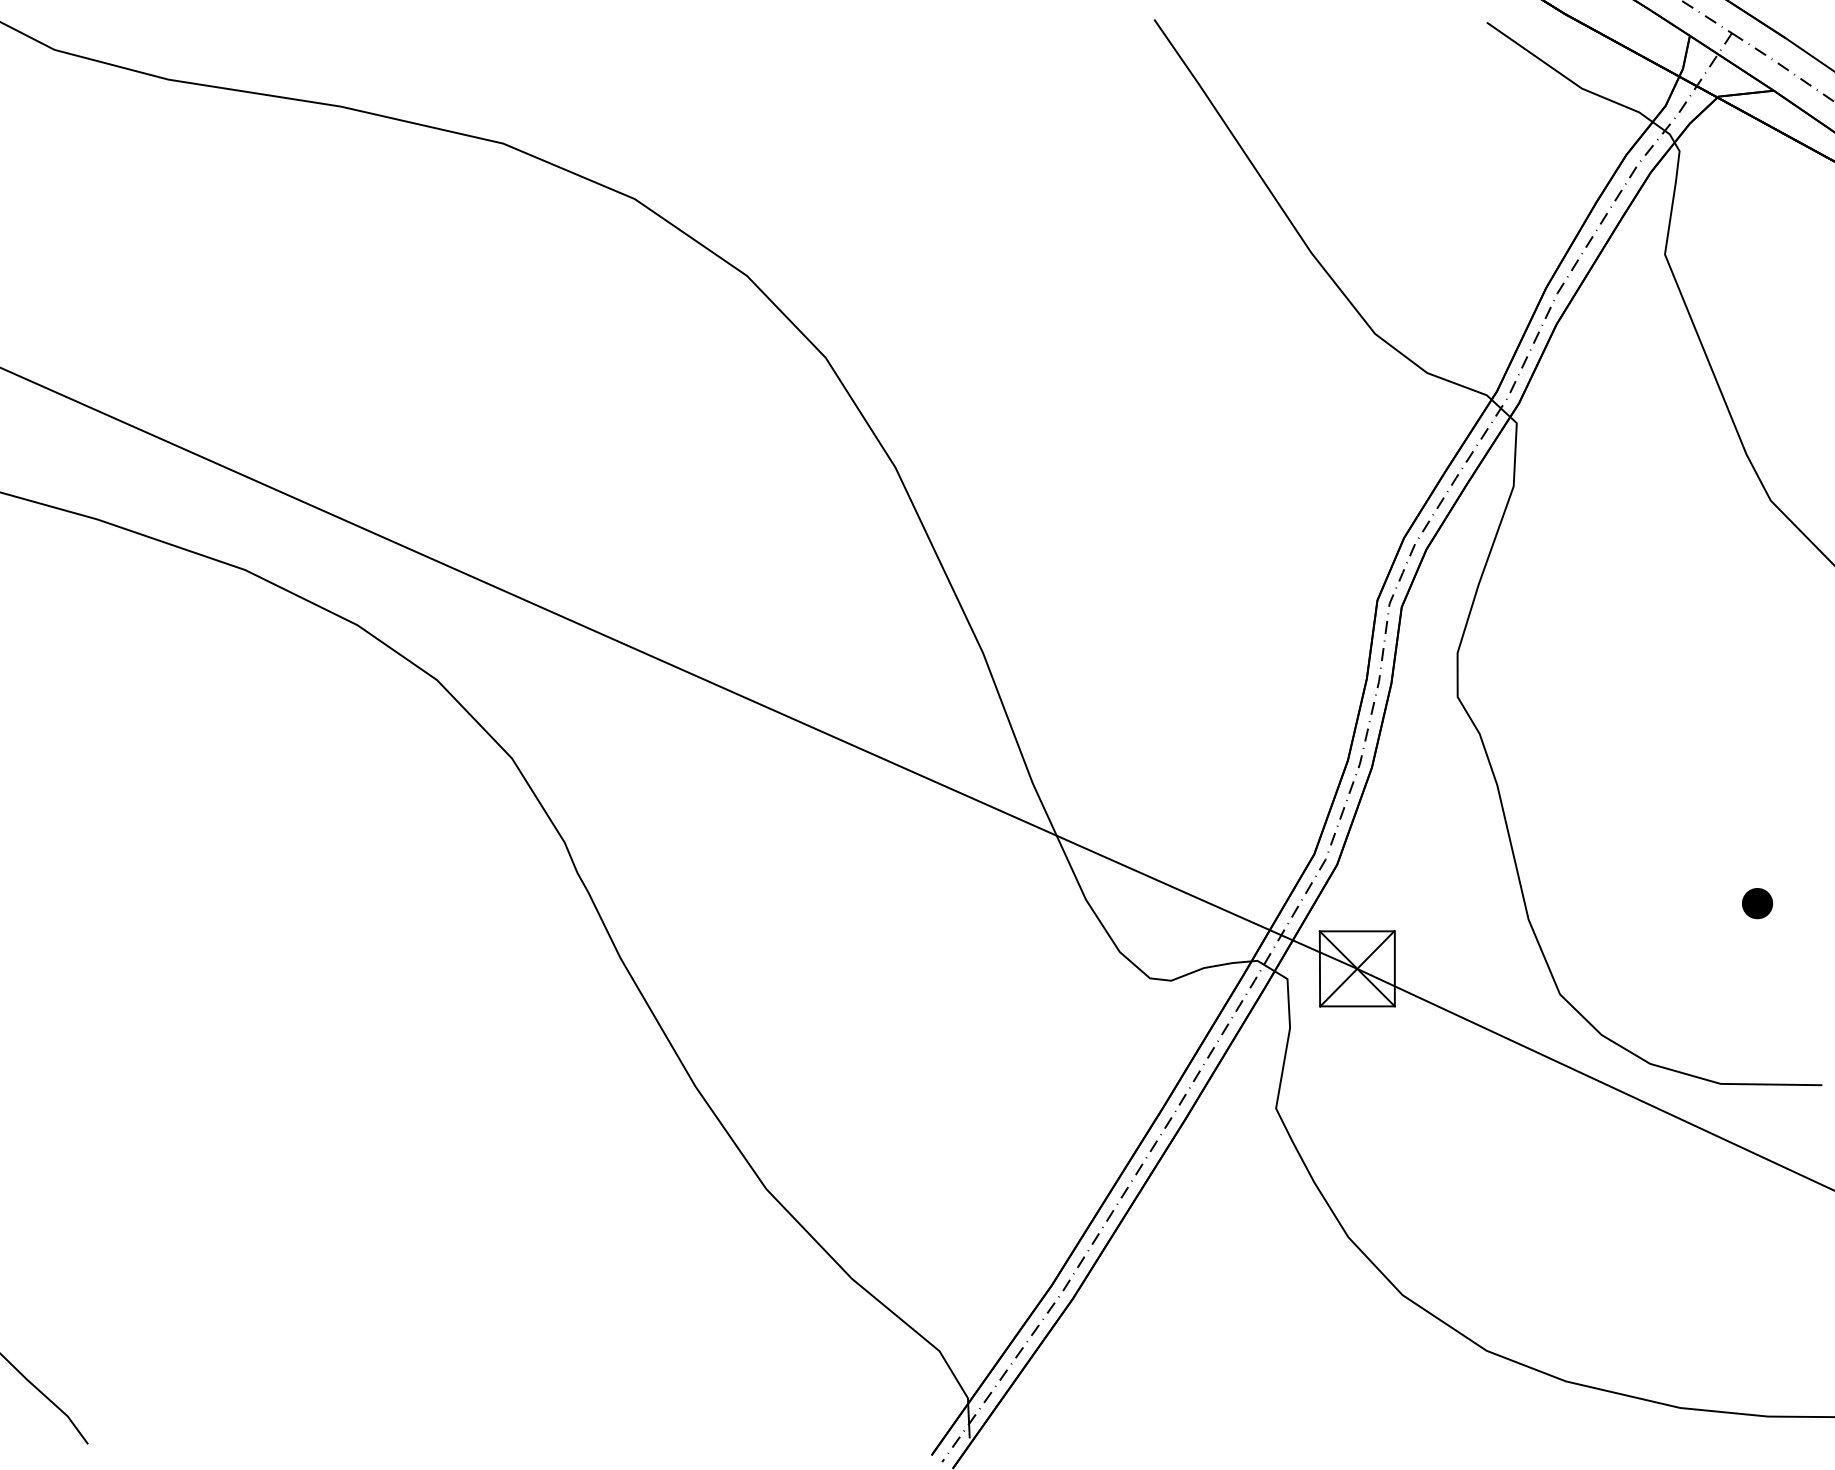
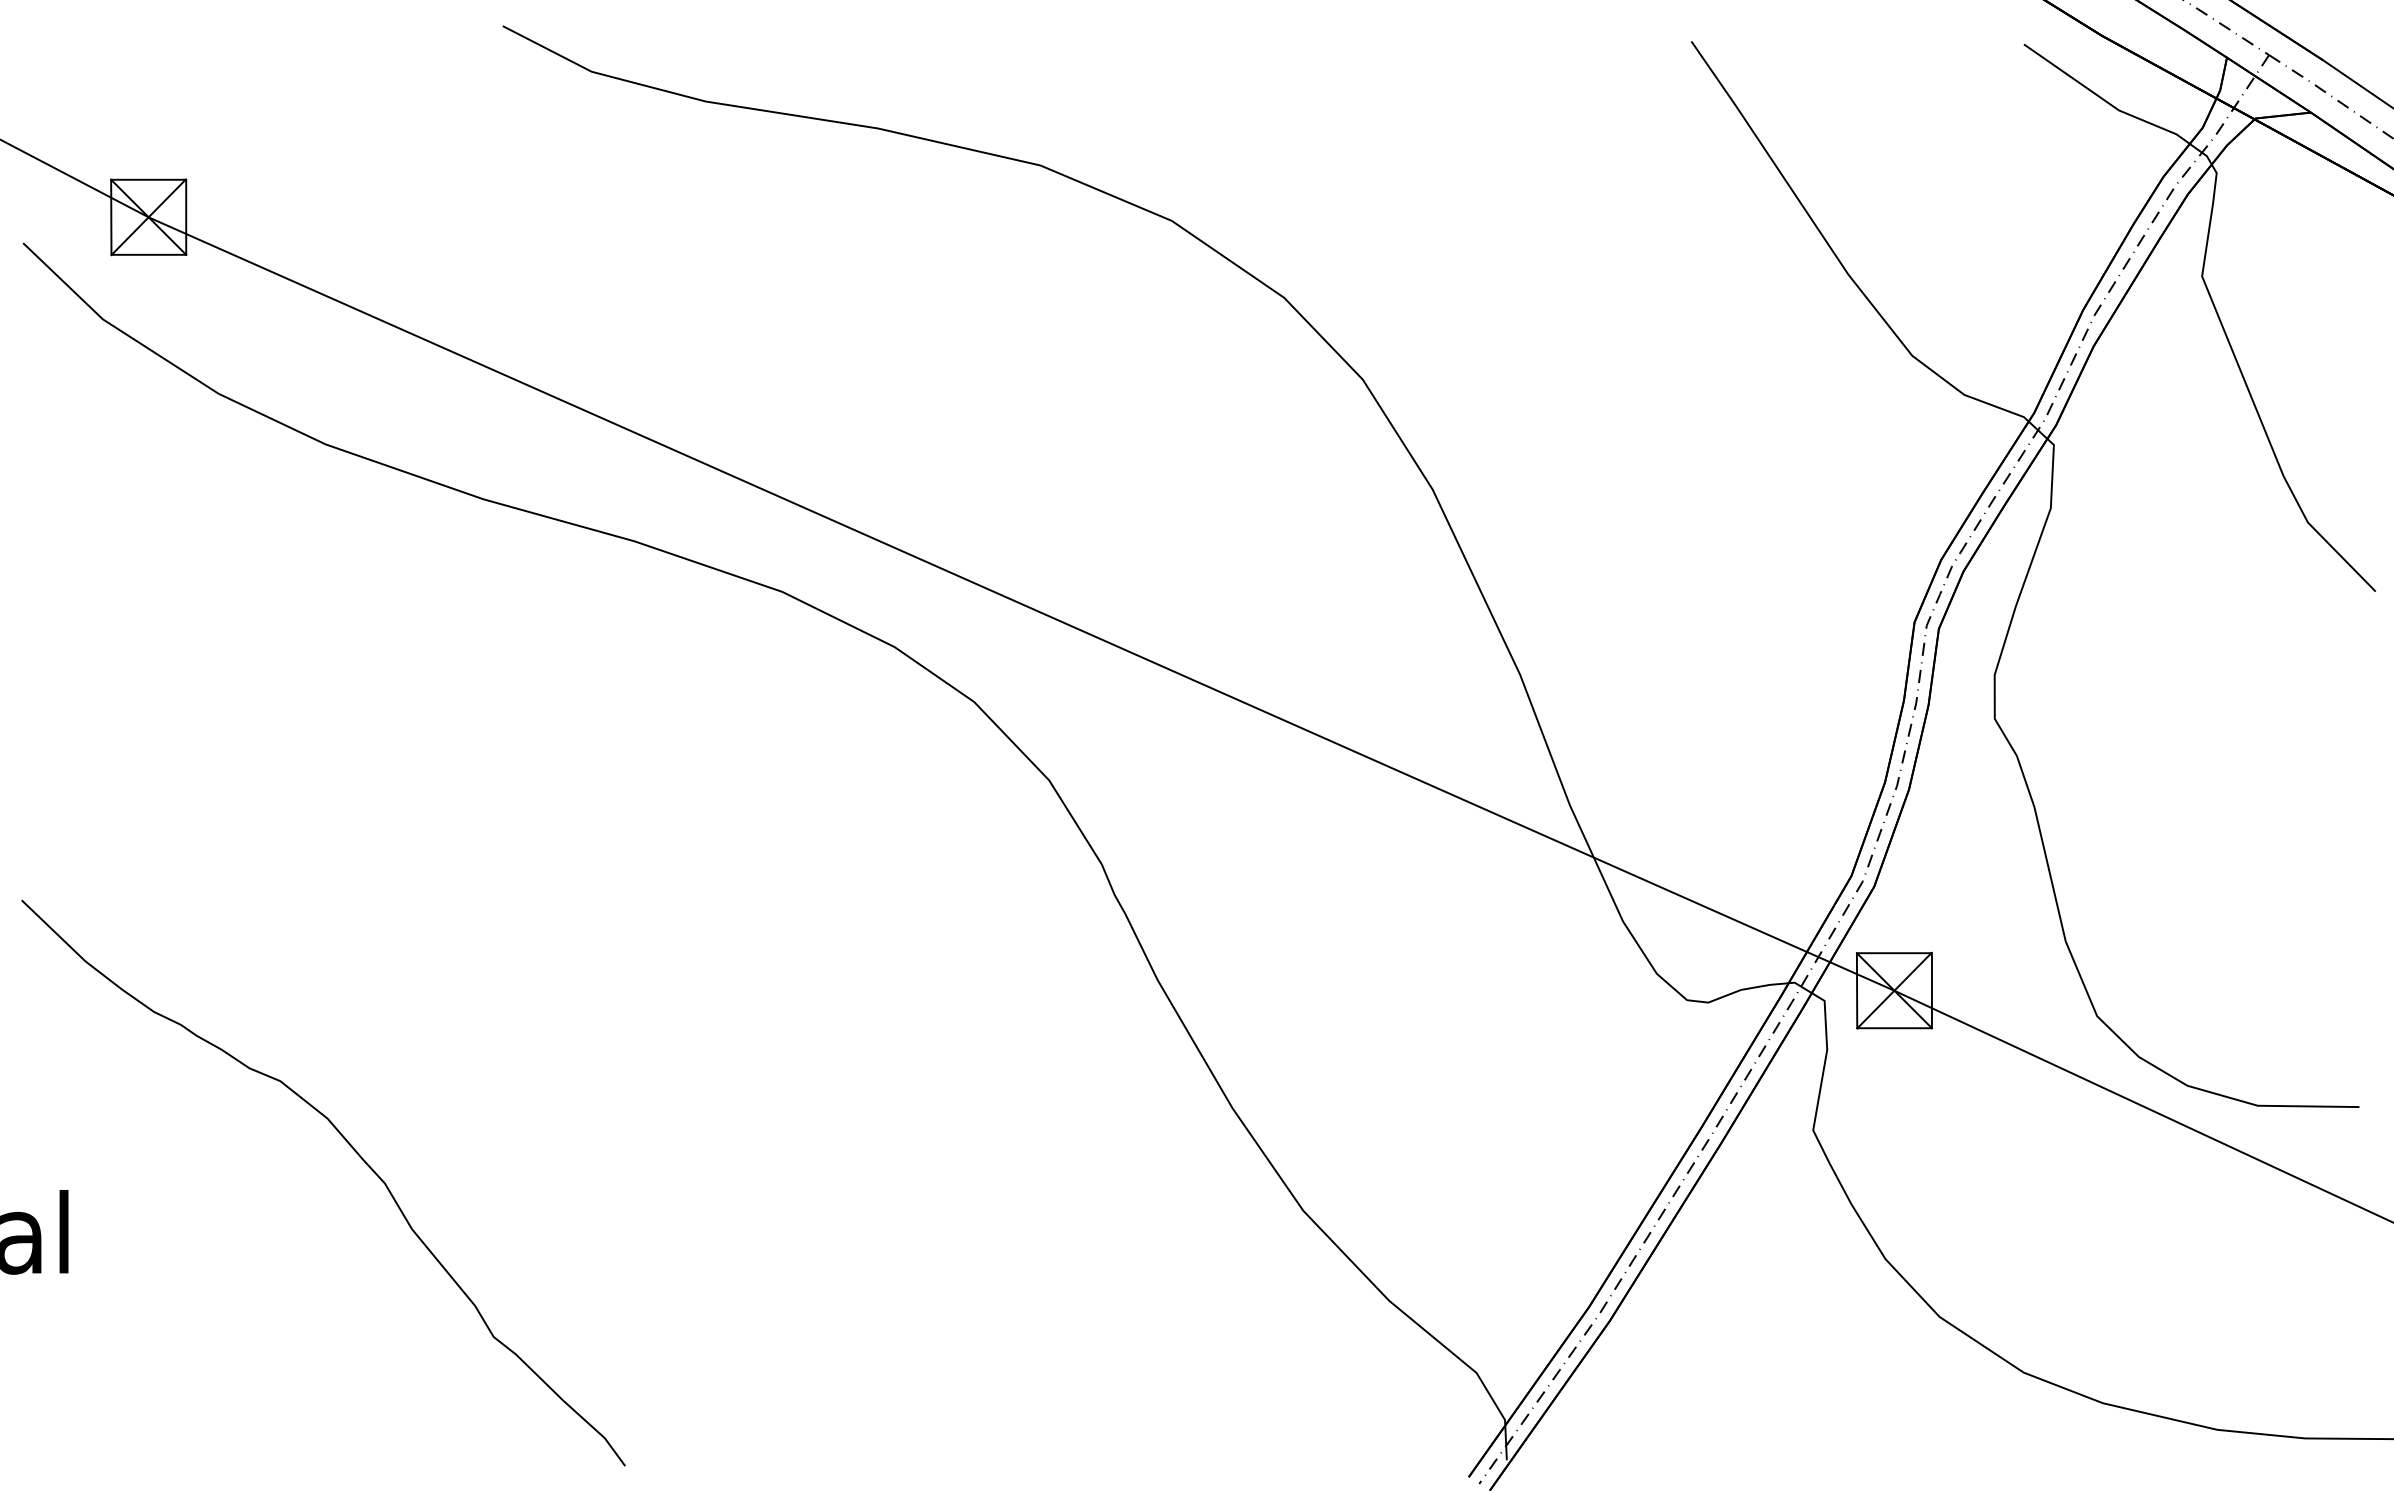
part: (1757, 903) -> (2294, 925), removed

